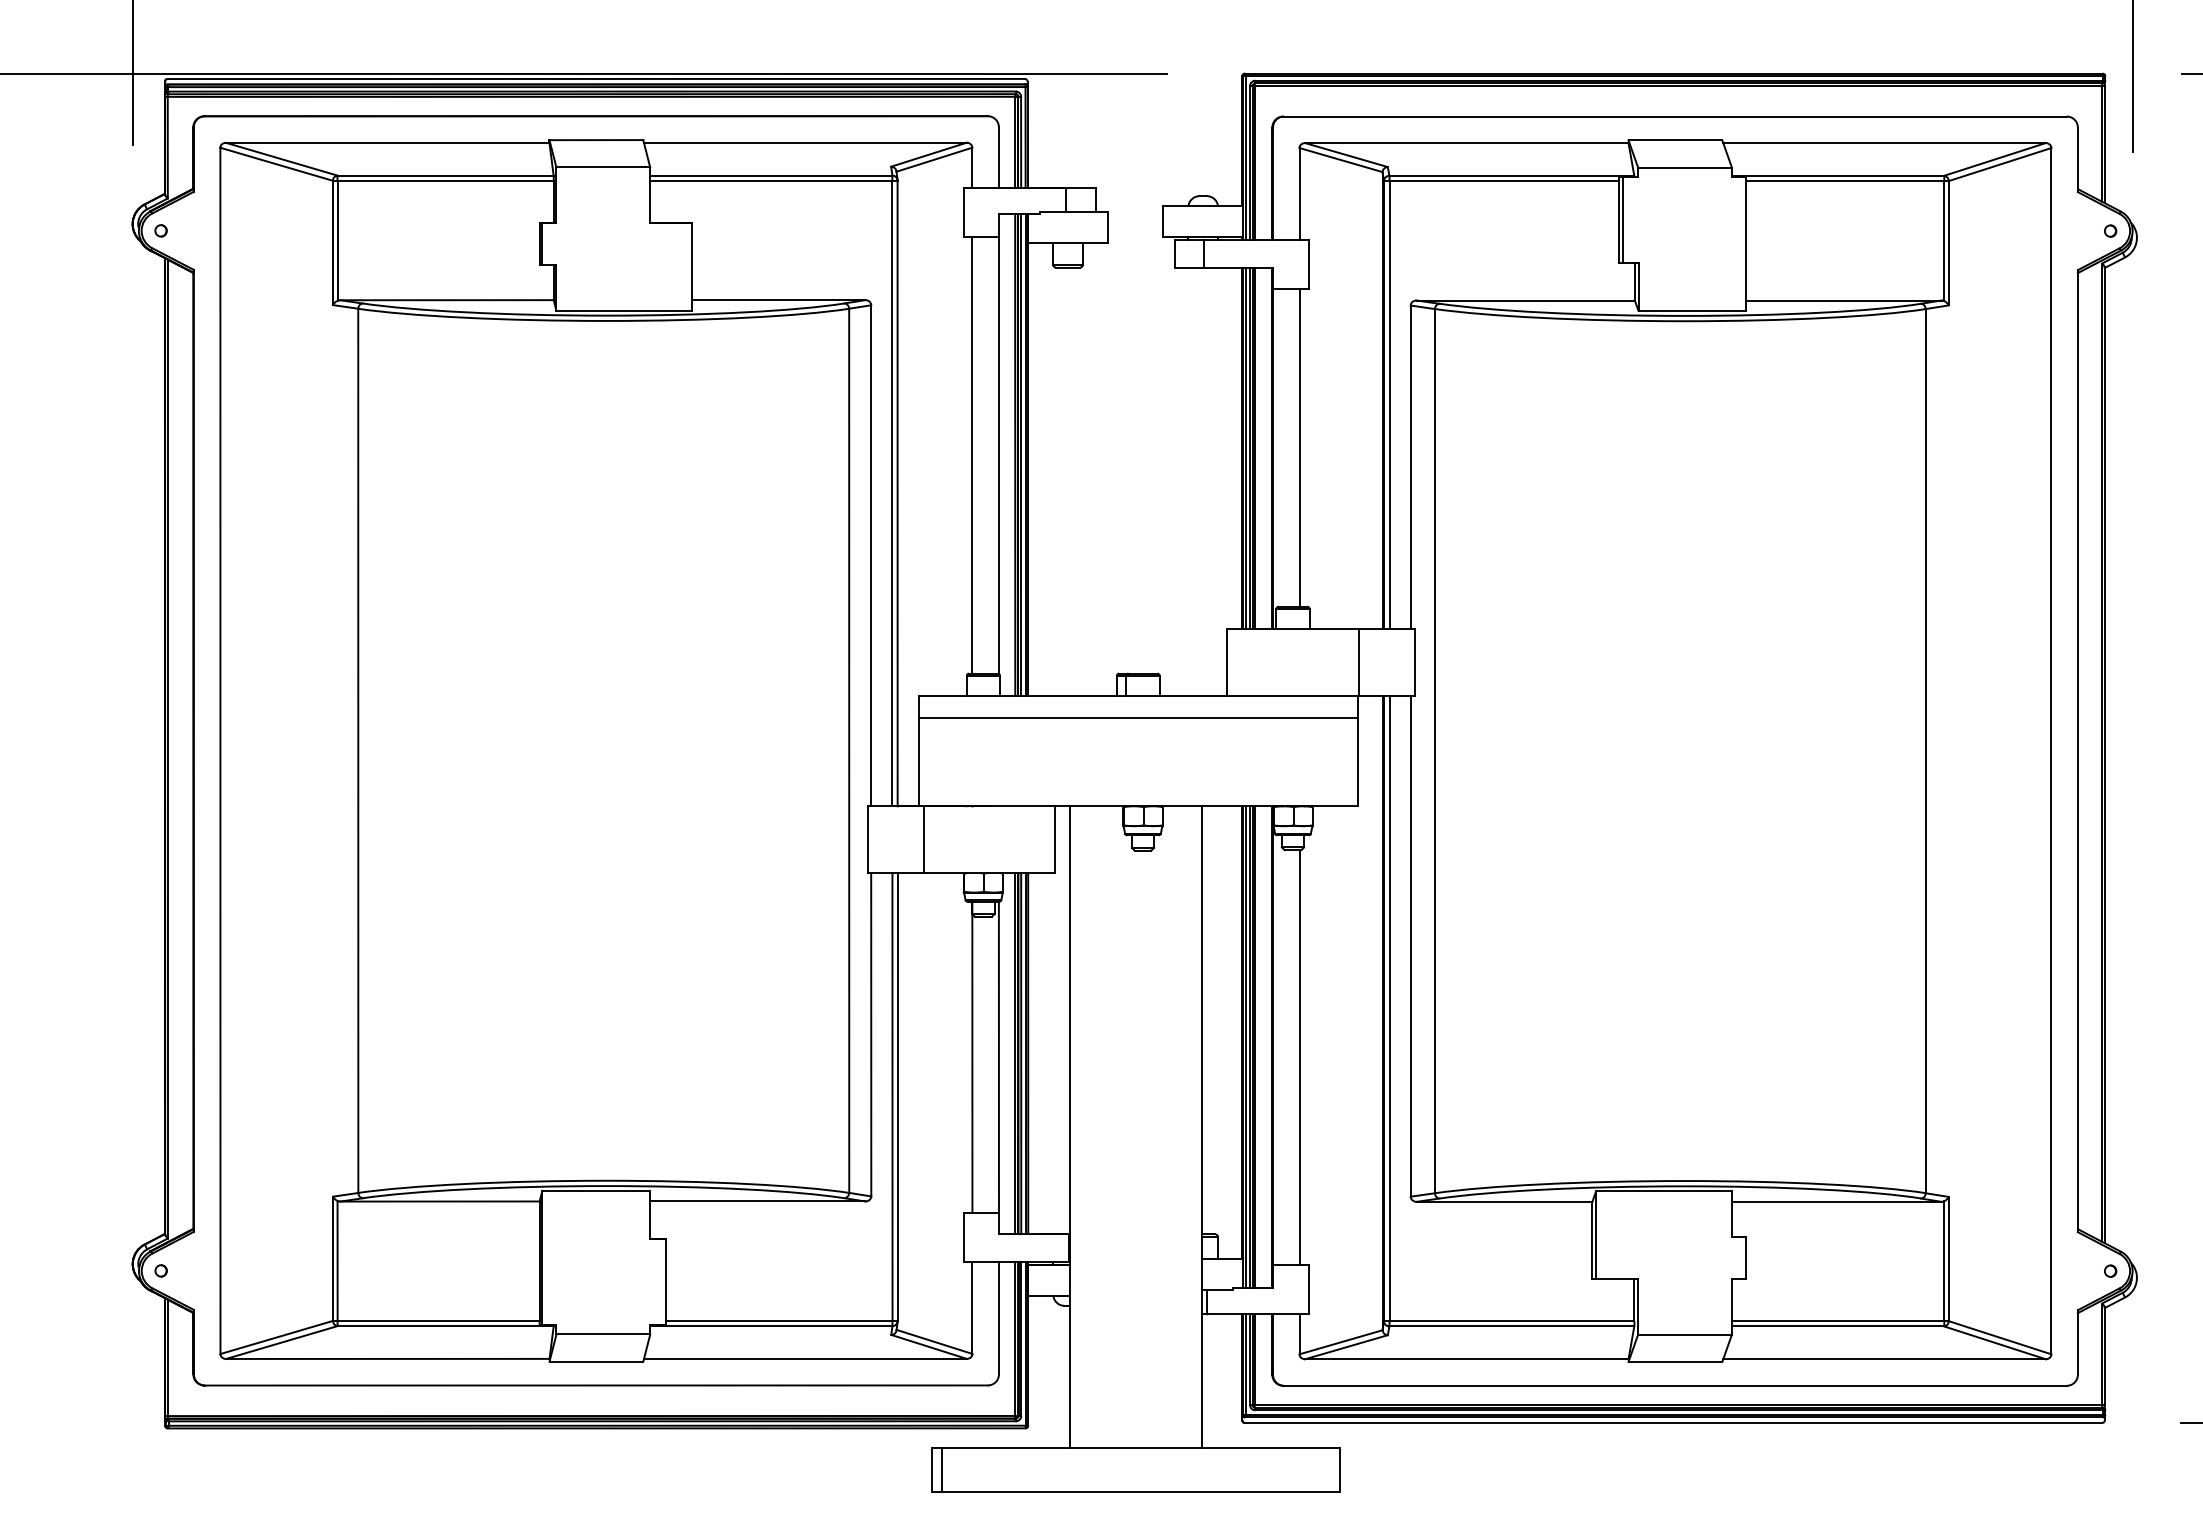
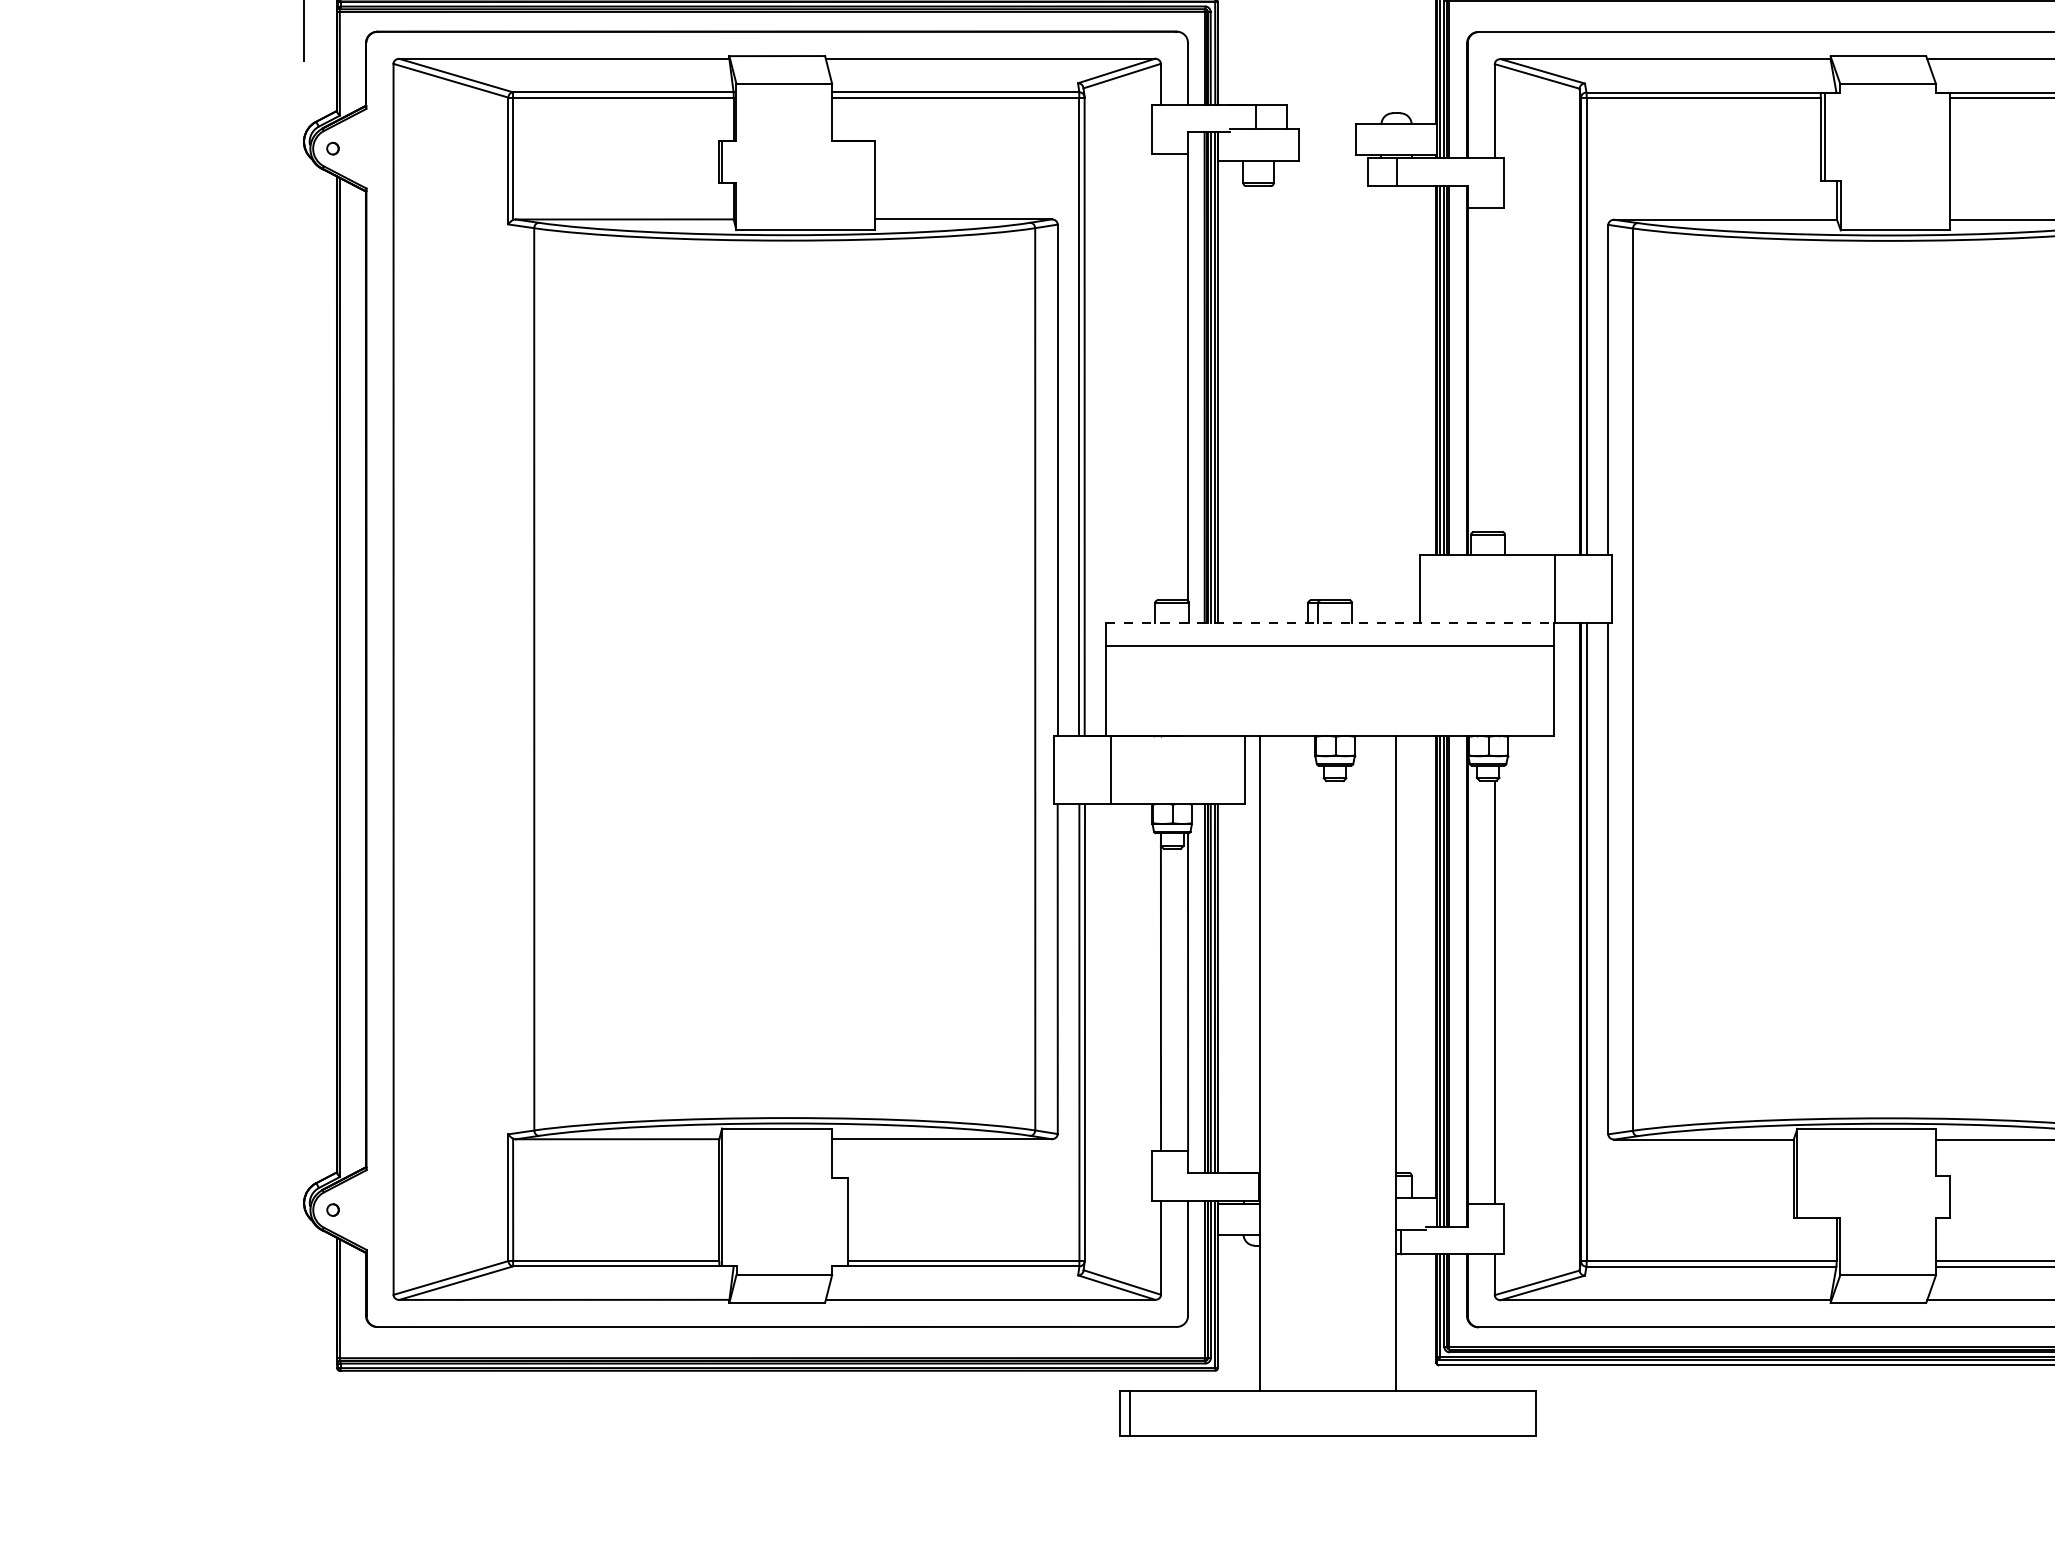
line: (1299, 447) -> (1494, 369), removed
line: (972, 454) -> (1161, 376), removed
line: (1138, 695) -> (1330, 622), solid -> dashed

